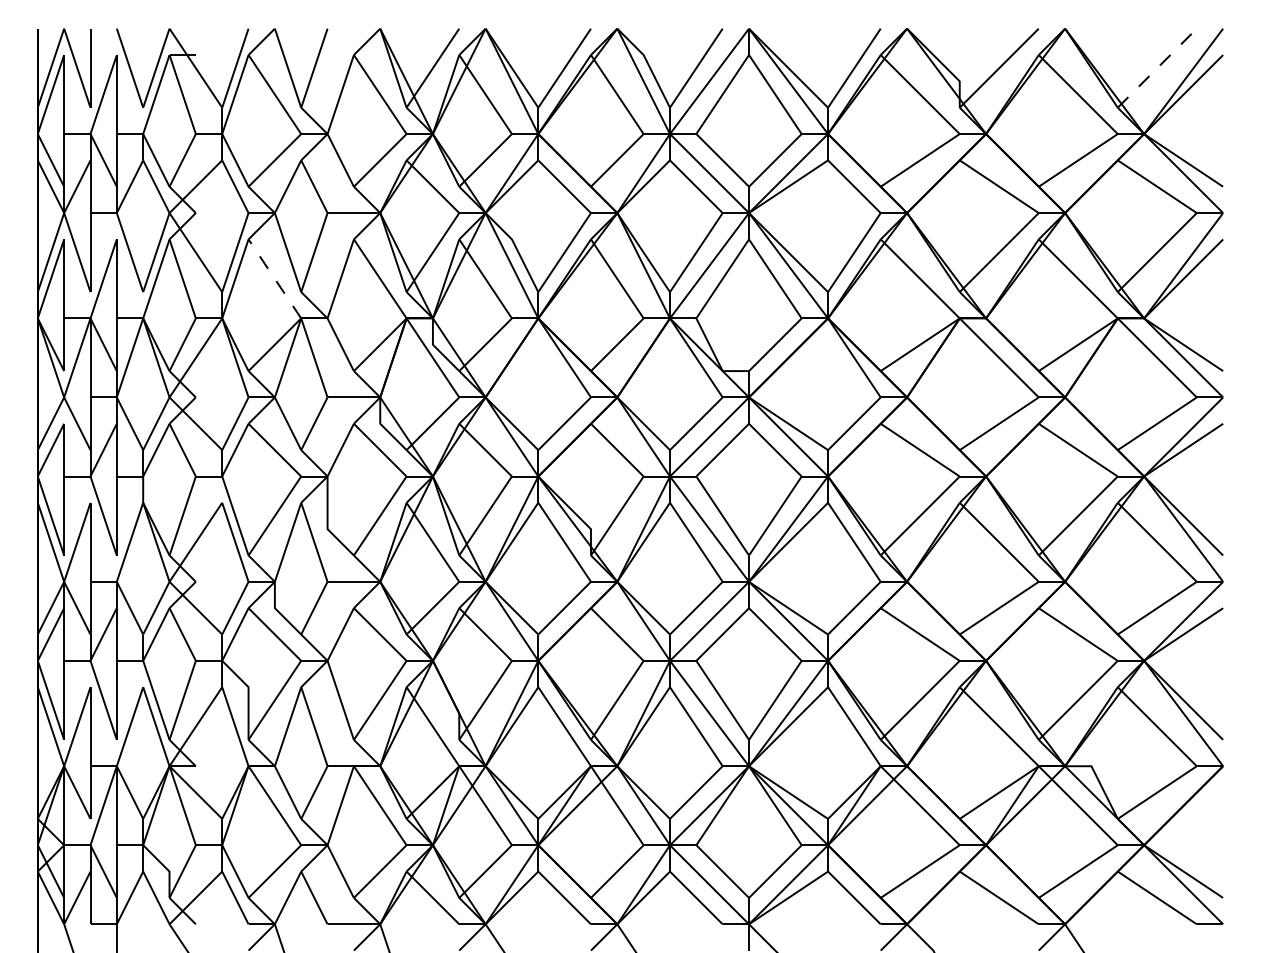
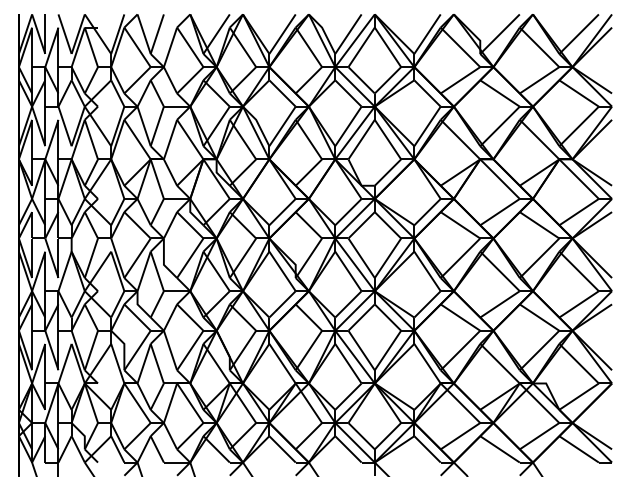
line: (1158, 68) -> (579, 34), dashed -> solid
line: (274, 278) -> (137, 139), dashed -> solid

